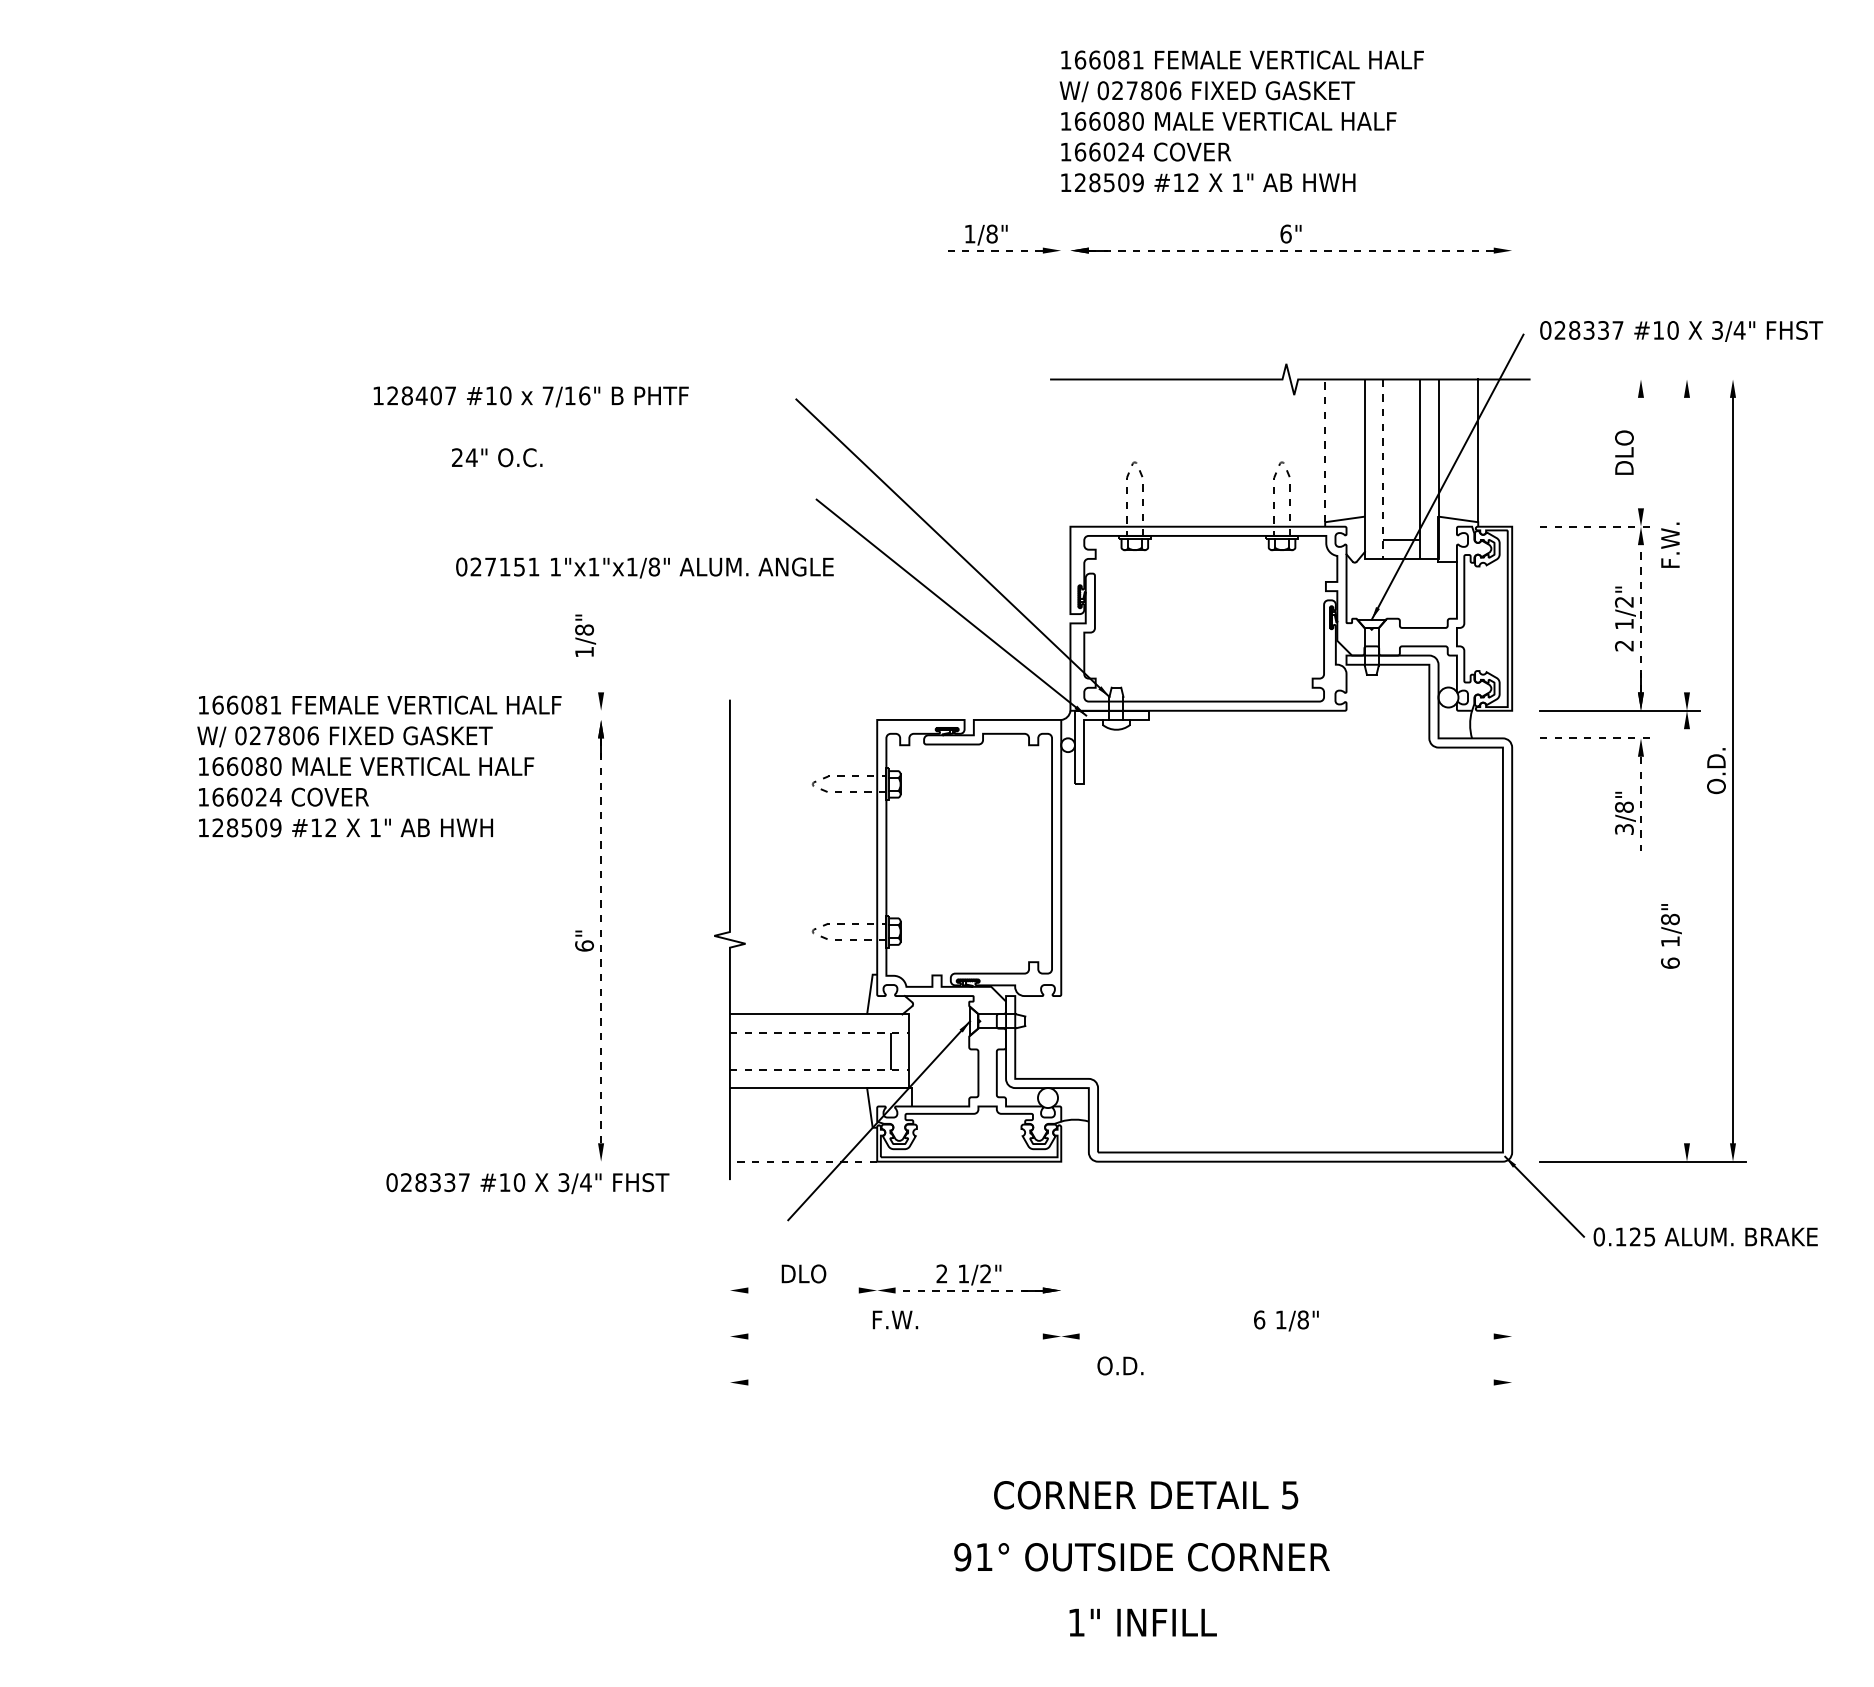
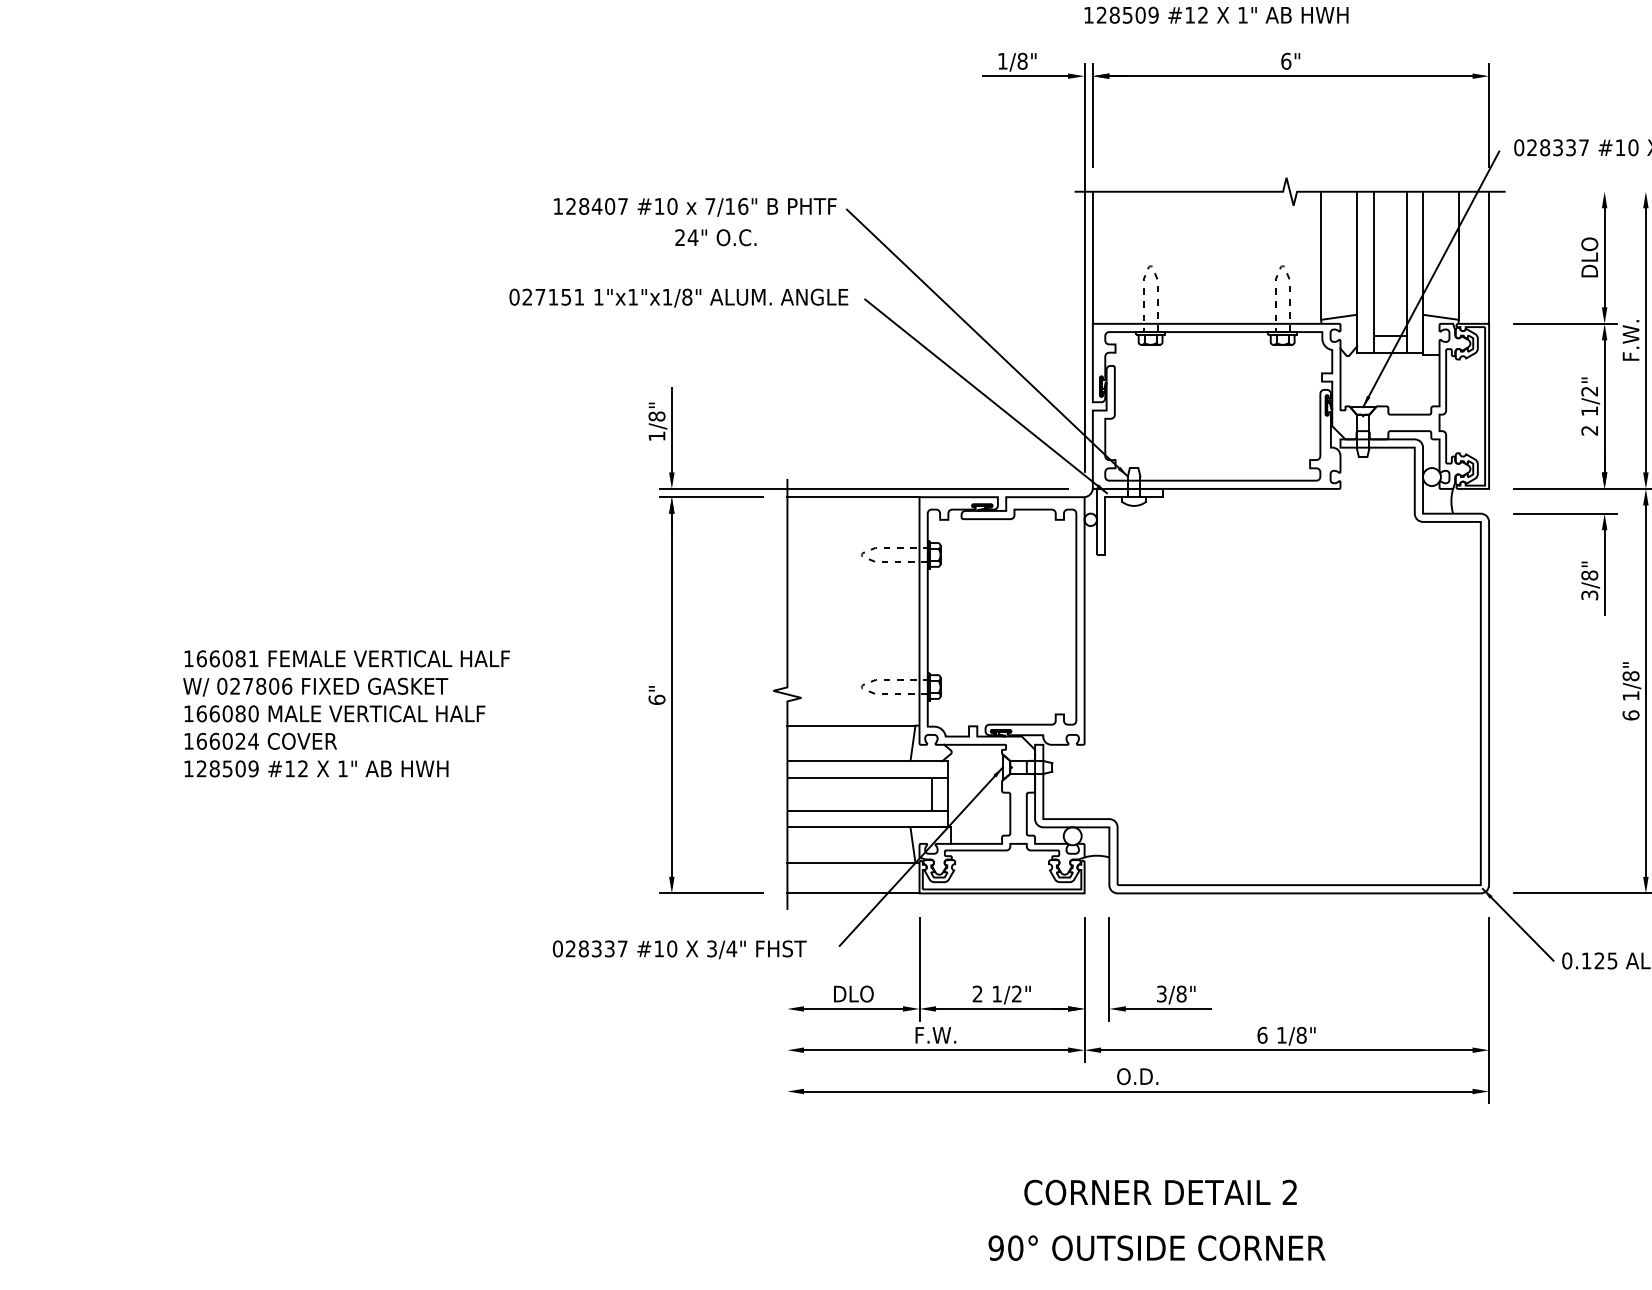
line: (995, 250) -> (1025, 76), dashed -> solid
line: (1291, 250) -> (1291, 76), dashed -> solid
line: (1070, 294) -> (1092, 115), added
line: (1512, 294) -> (1489, 115), added
text: (530, 396) -> (694, 207), moved
line: (1325, 450) -> (1321, 255), dashed -> solid
line: (1070, 452) -> (1092, 257), added
line: (1512, 452) -> (1489, 257), added
line: (1641, 452) -> (1605, 257), added
text: (497, 457) -> (716, 237), moved
line: (1061, 464) -> (1084, 268), added
line: (1383, 469) -> (1373, 272), dashed -> solid
line: (1597, 526) -> (1565, 323), dashed -> solid
line: (1687, 544) -> (1646, 339), added
text: (644, 567) -> (678, 297), moved
line: (1641, 618) -> (1605, 406), dashed -> solid
line: (601, 644) -> (672, 429), added
line: (814, 710) -> (863, 488), added
line: (644, 719) -> (710, 496), added
line: (803, 719) -> (853, 496), added
line: (1597, 738) -> (1565, 513), dashed -> solid
text: (379, 766) -> (346, 713), moved
line: (1641, 804) -> (1605, 572), dashed -> solid
line: (1687, 936) -> (1646, 691), added
line: (601, 940) -> (672, 694), dashed -> solid
line: (800, 974) -> (850, 725), added
line: (819, 1032) -> (867, 777), dashed -> solid
line: (819, 1069) -> (867, 810), dashed -> solid
line: (800, 1127) -> (850, 862), added
line: (644, 1161) -> (710, 893), added
line: (803, 1161) -> (853, 893), dashed -> solid
text: (527, 1183) -> (679, 949), moved
line: (877, 1246) -> (919, 969), added
part: (1145, 1264) -> (1160, 985), added
line: (1061, 1269) -> (1084, 990), added
line: (803, 1290) -> (853, 1008), added
line: (969, 1290) -> (1002, 1008), dashed -> solid
line: (1512, 1292) -> (1489, 1010), added
line: (895, 1336) -> (935, 1050), added
line: (1286, 1336) -> (1286, 1050), added
line: (1120, 1382) -> (1137, 1091), added
text: (1290, 1495) -> (1290, 1192), 5 -> 2
text: (984, 1557) -> (1015, 1248), 91° -> 90°

